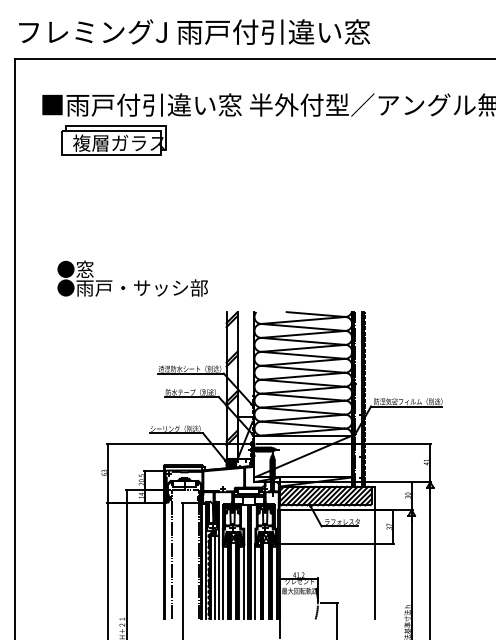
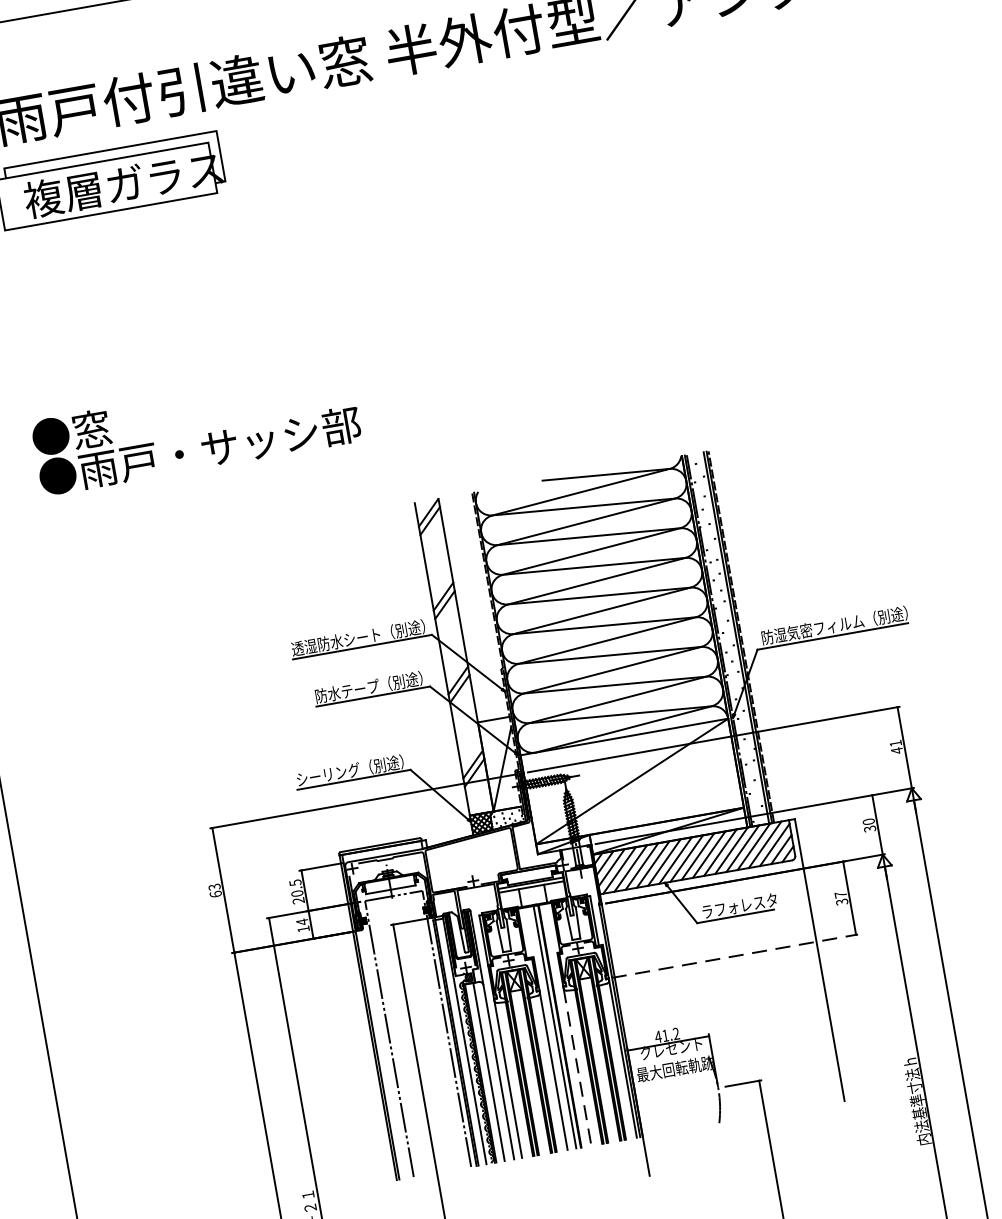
text: (132, 278) -> (195, 430), moved
line: (336, 544) -> (735, 956), solid -> dashed
line: (255, 582) -> (577, 1067), solid -> dashed

